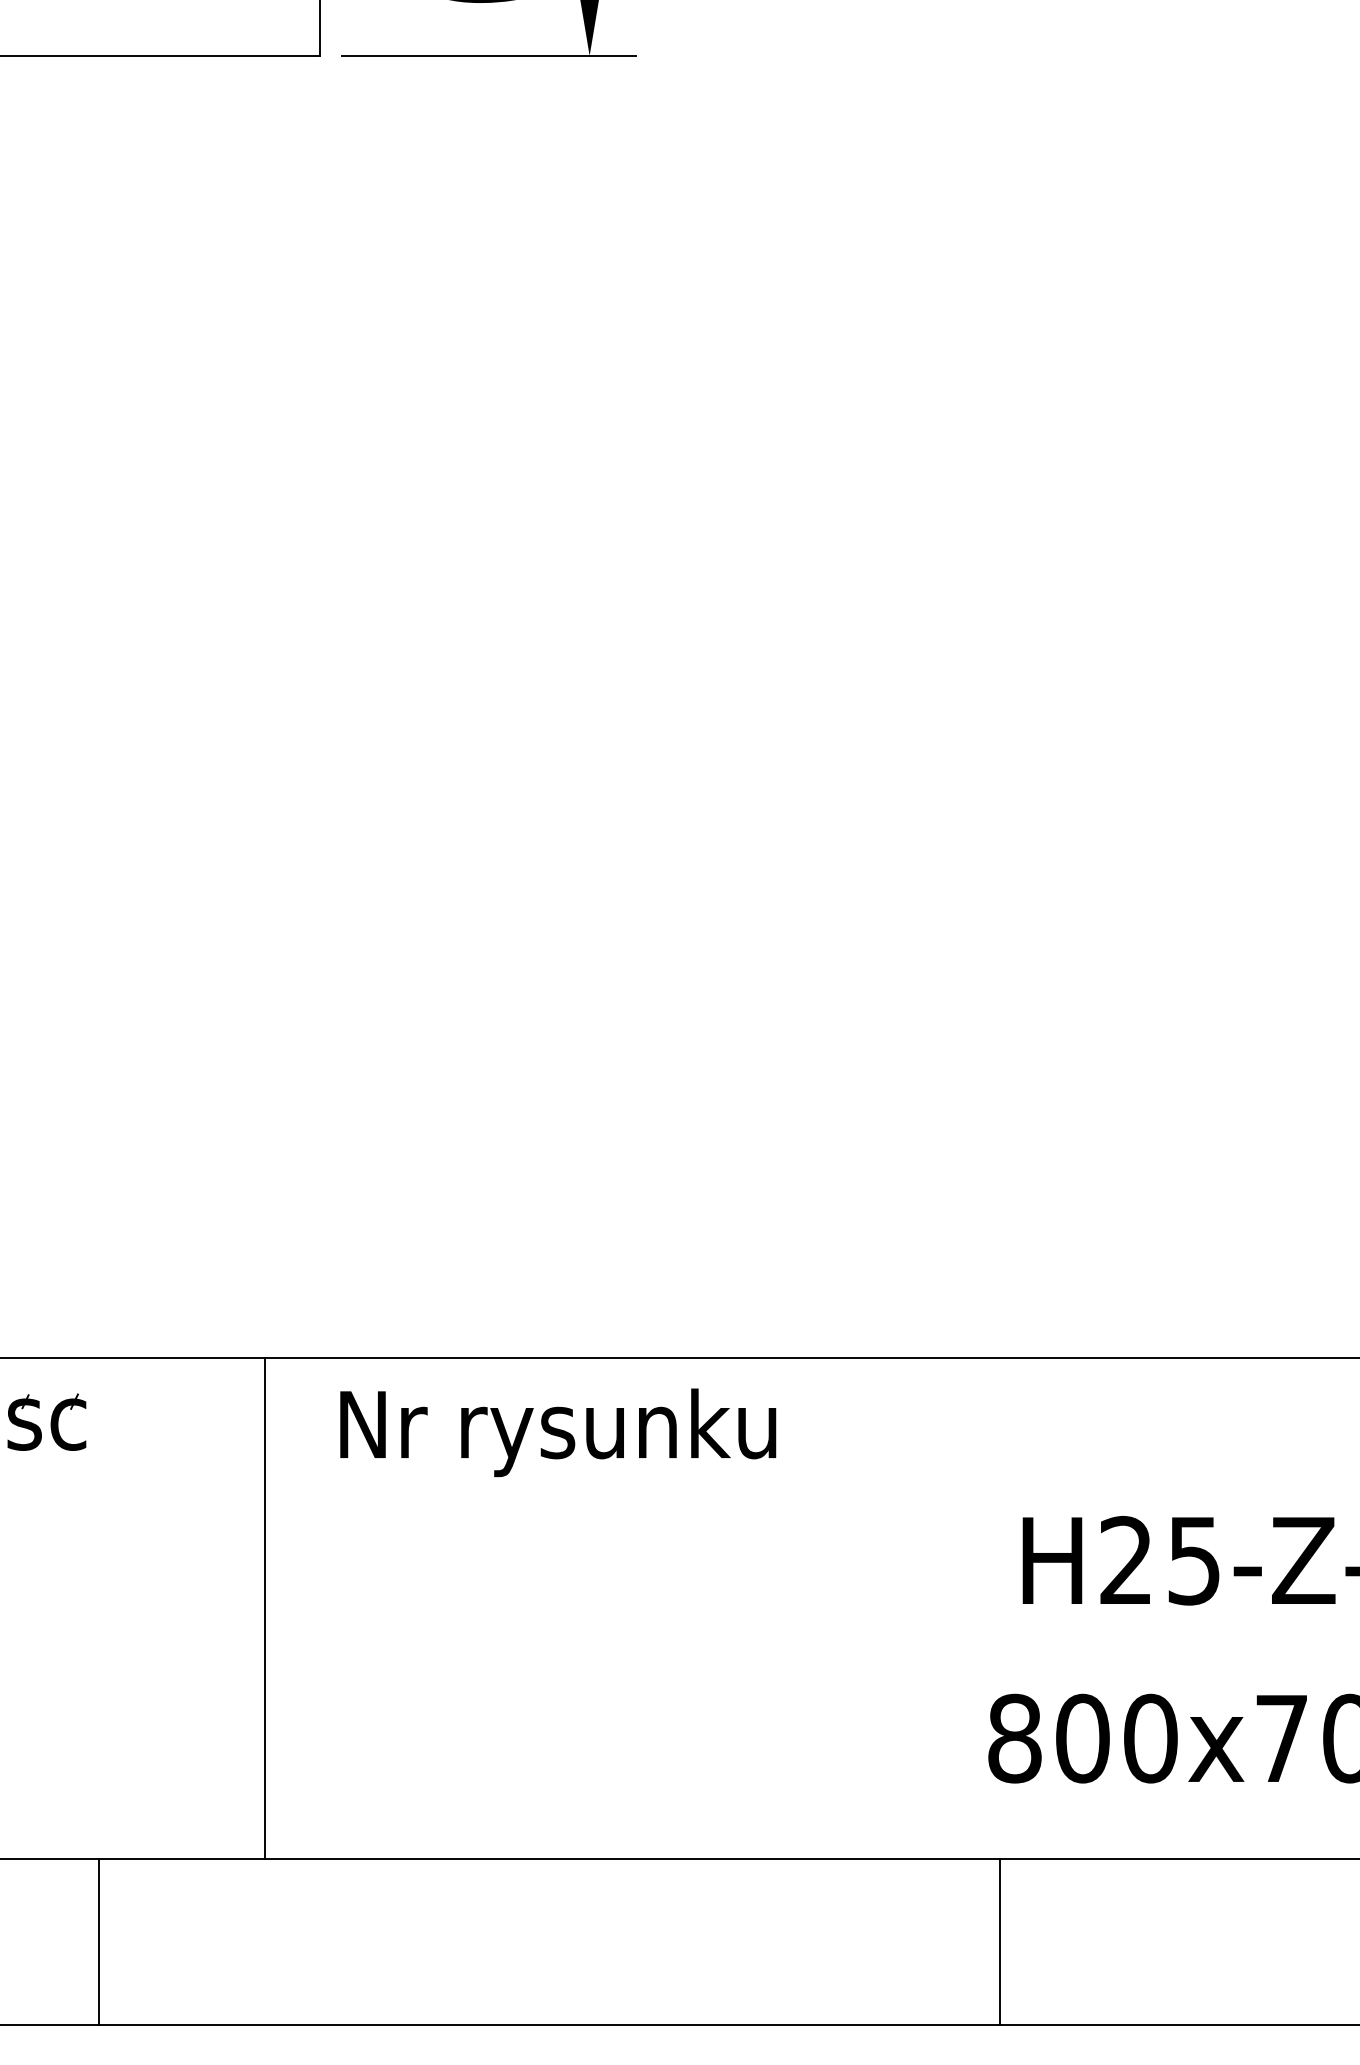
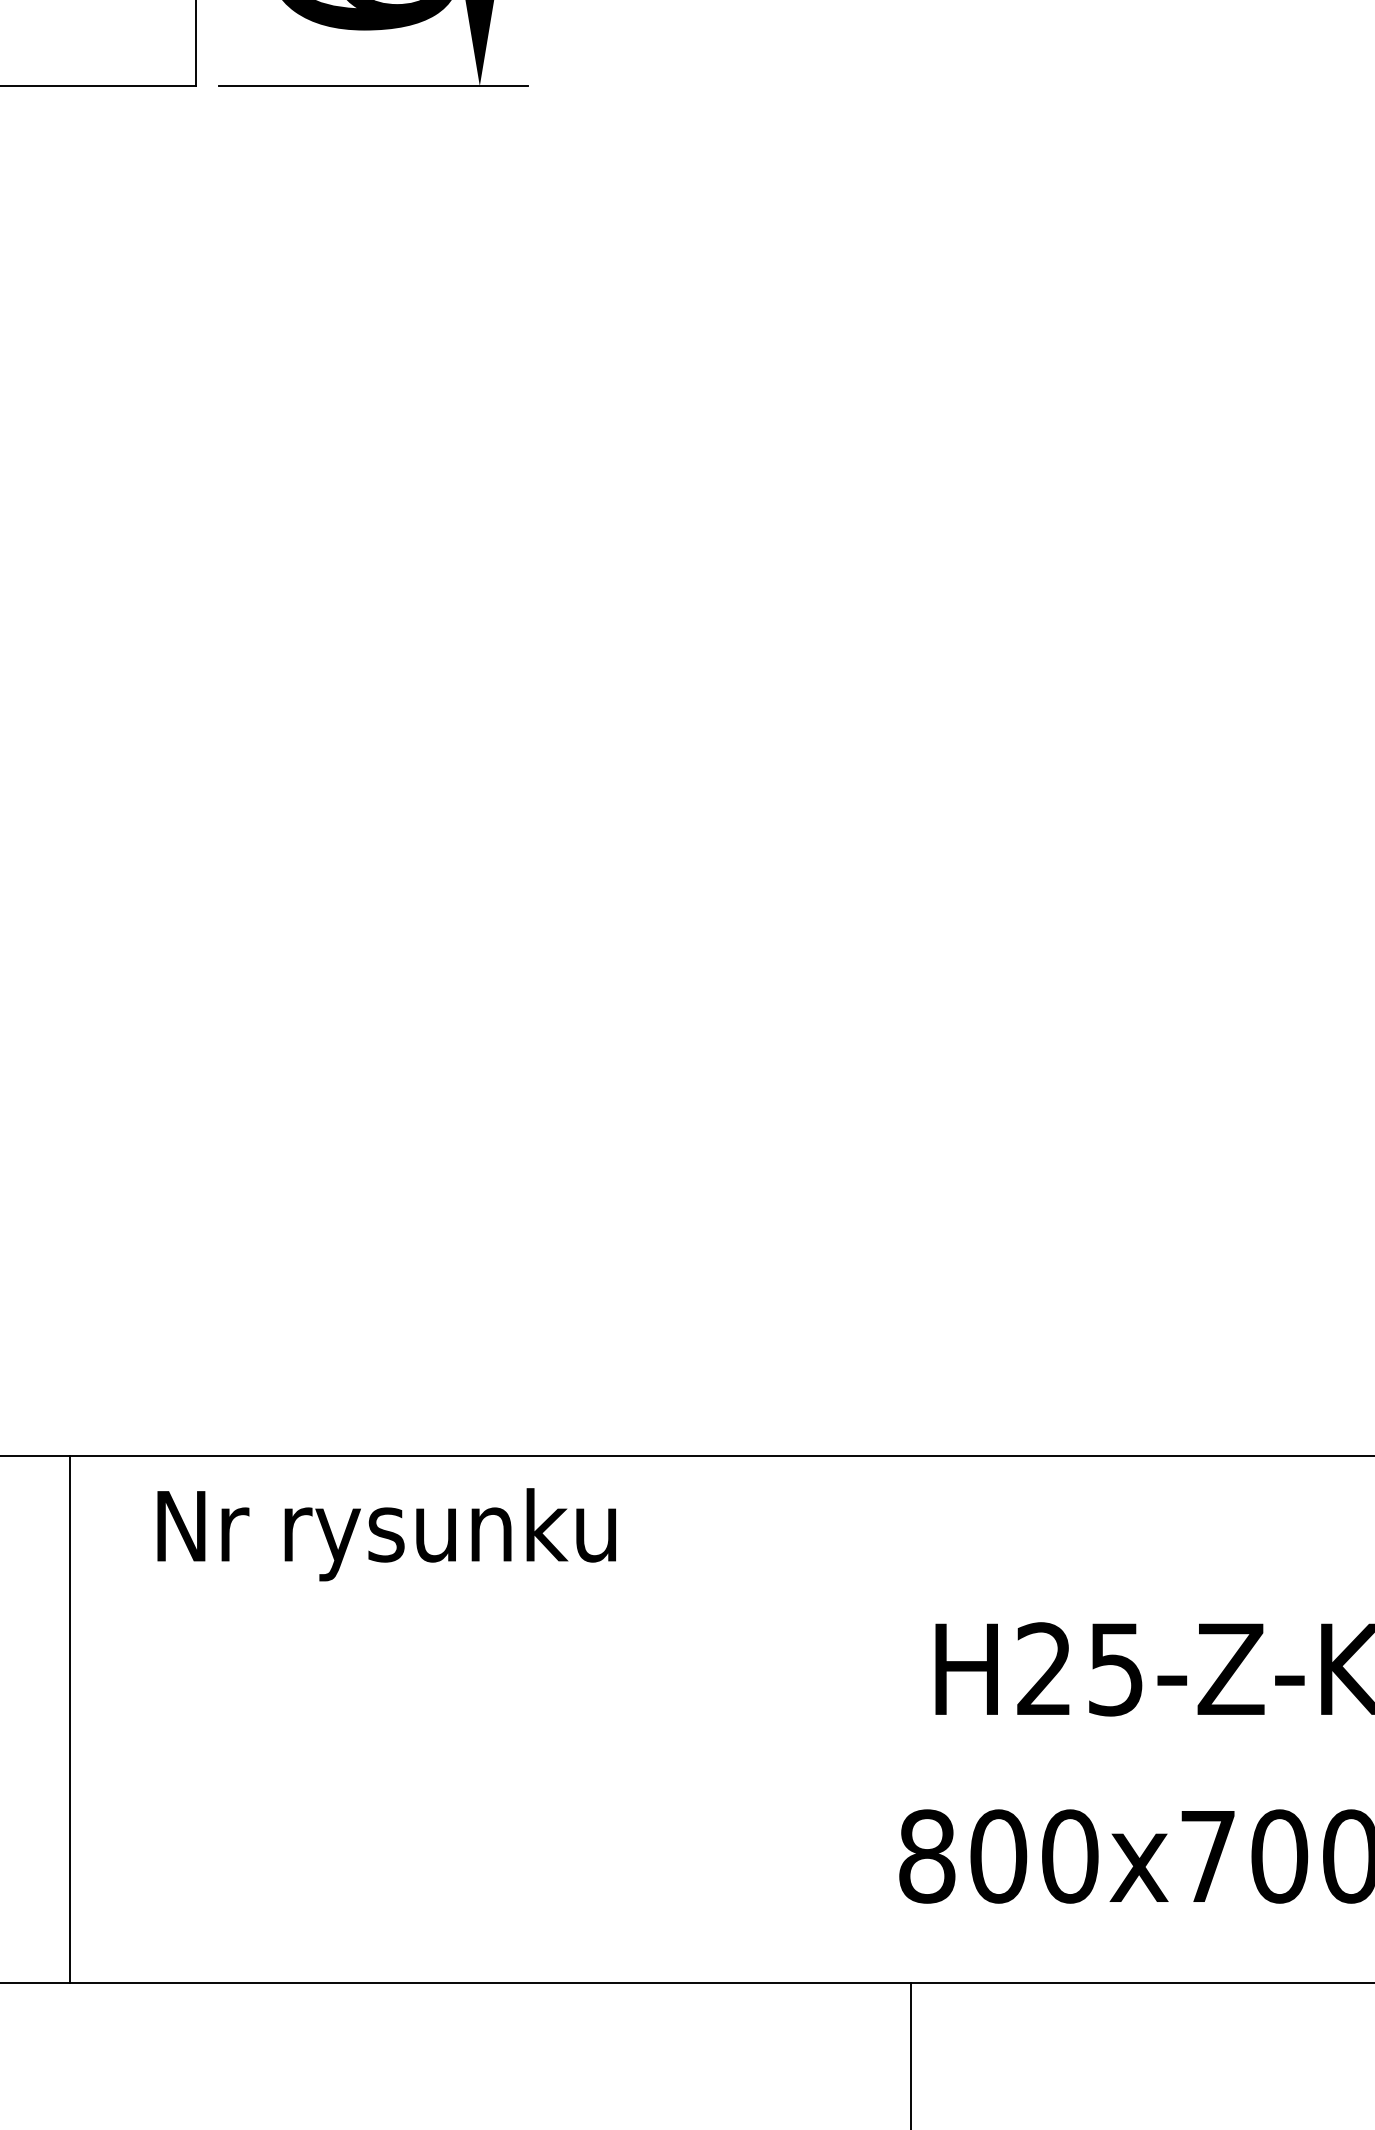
text: (558, 1432) -> (387, 1534), moved
line: (265, 1607) -> (70, 1718), moved

